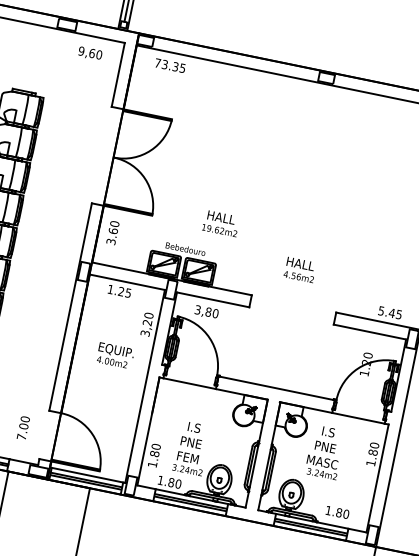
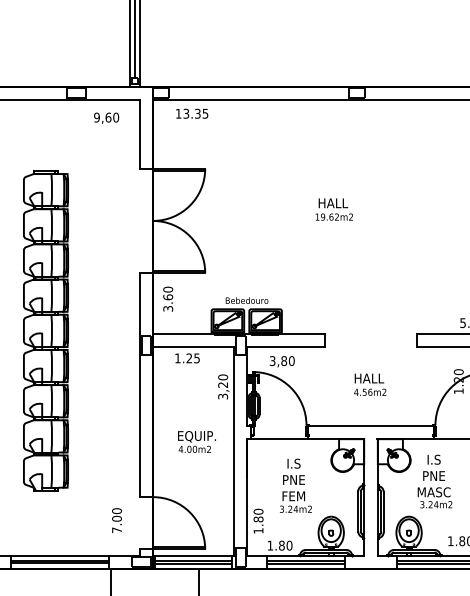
text: (157, 62) -> (178, 113), 73.35 -> 13.35
text: (220, 223) -> (333, 209), moved
text: (300, 269) -> (370, 384), moved
text: (115, 355) -> (196, 441), moved
text: (191, 448) -> (295, 485), moved

